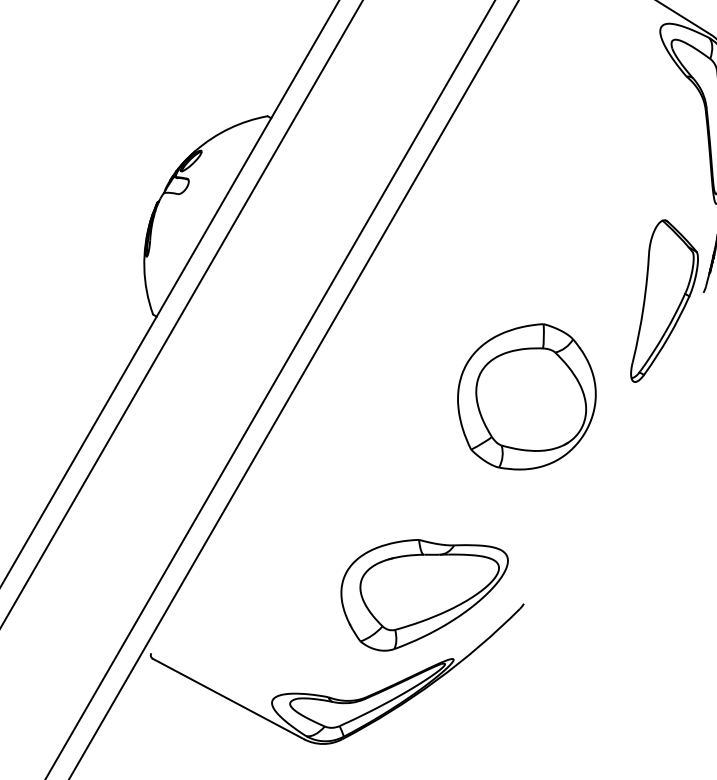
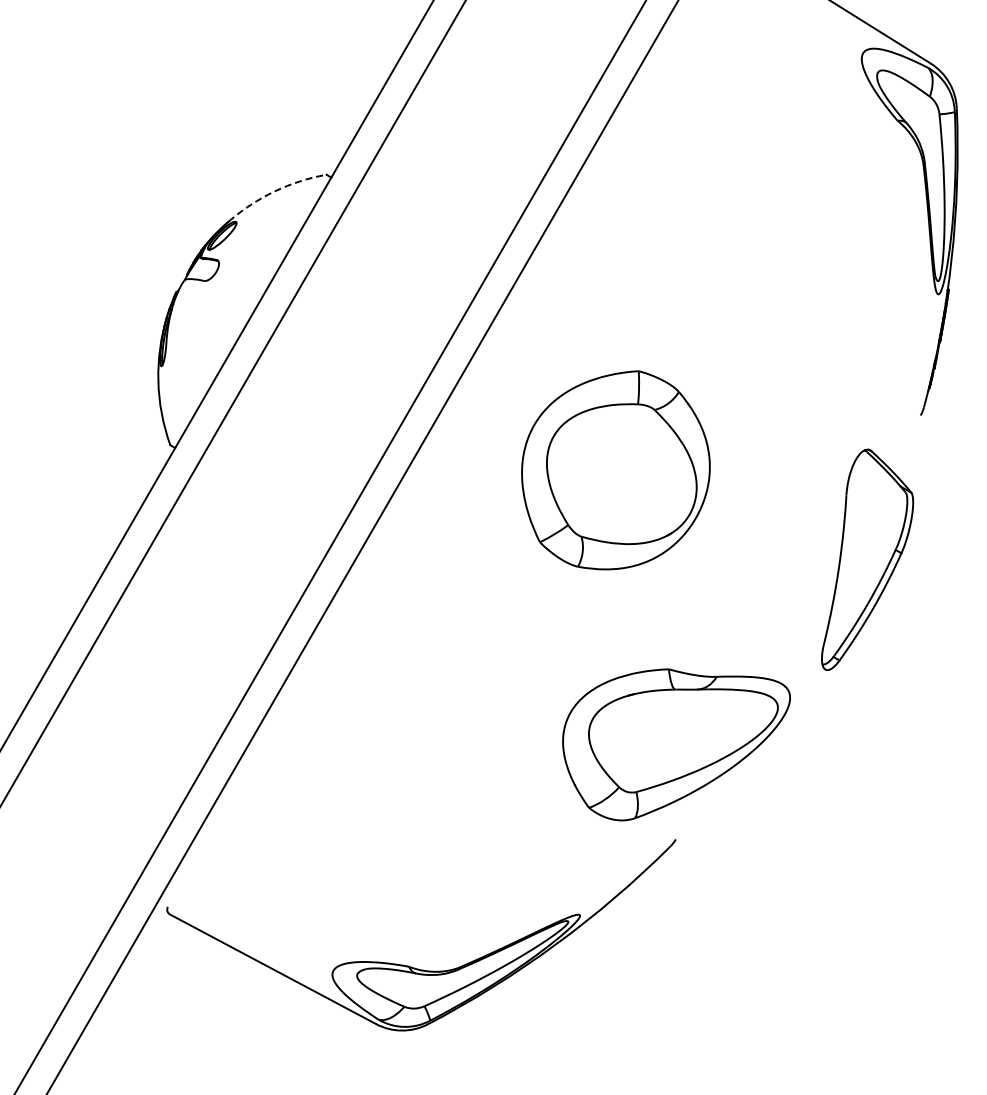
arc: (229, 128) -> (274, 191), solid -> dashed
part: (664, 300) -> (867, 559), moved
part: (526, 396) -> (615, 470), moved
part: (424, 595) -> (676, 744), moved

